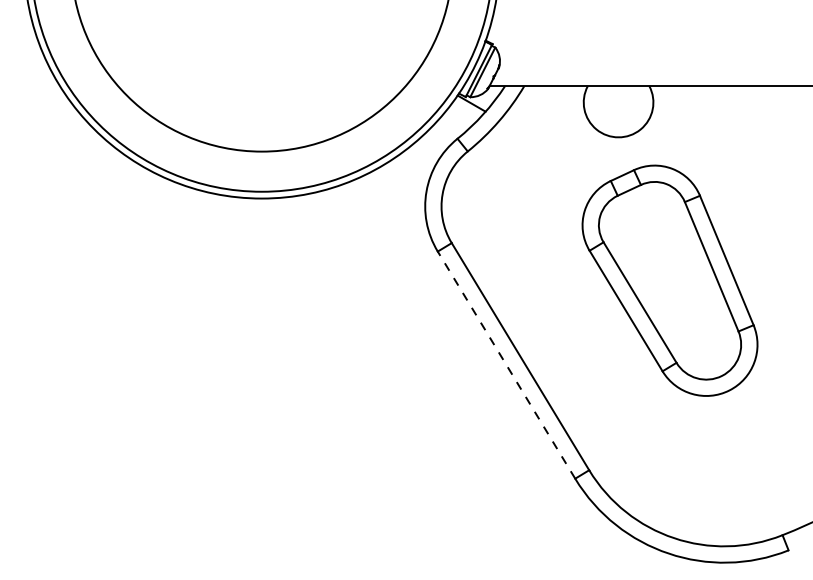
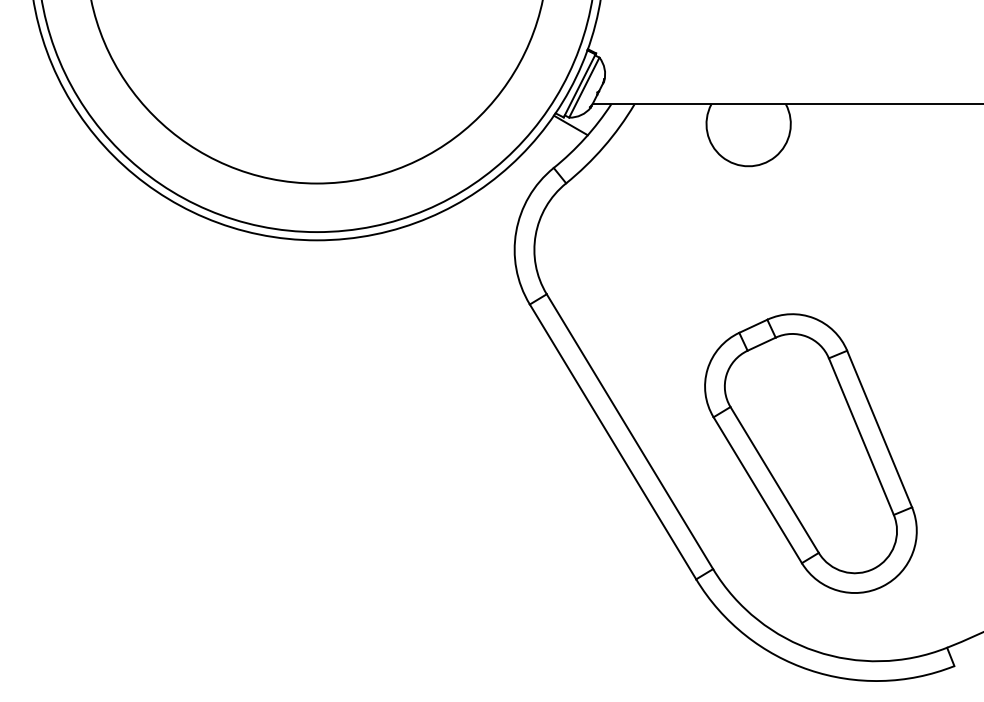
part: (669, 280) -> (810, 453), moved
line: (506, 365) -> (613, 442), dashed -> solid

